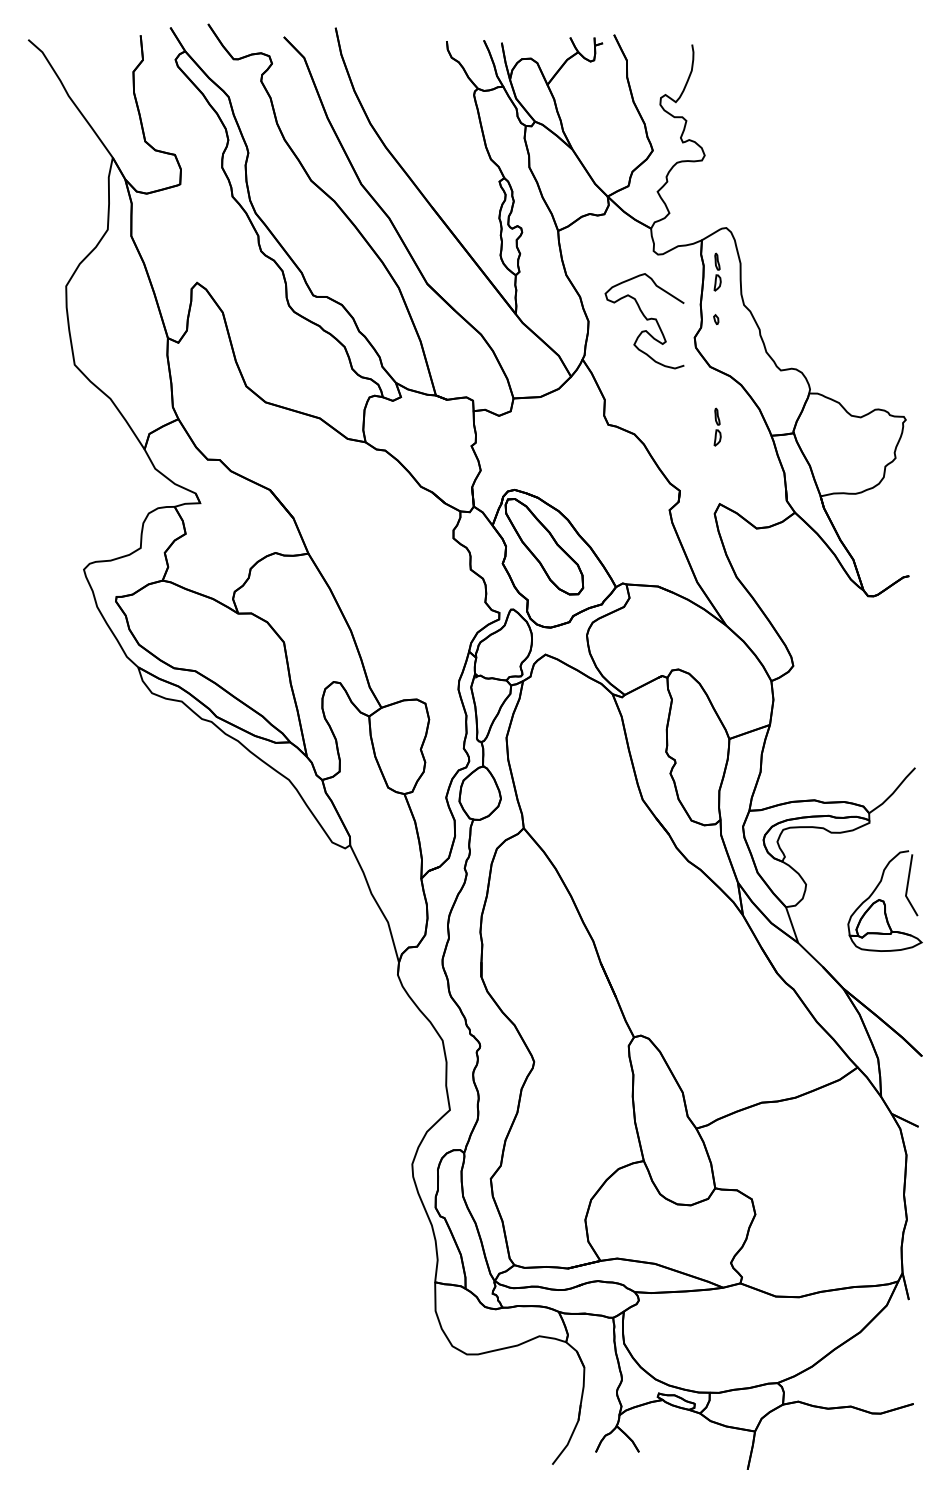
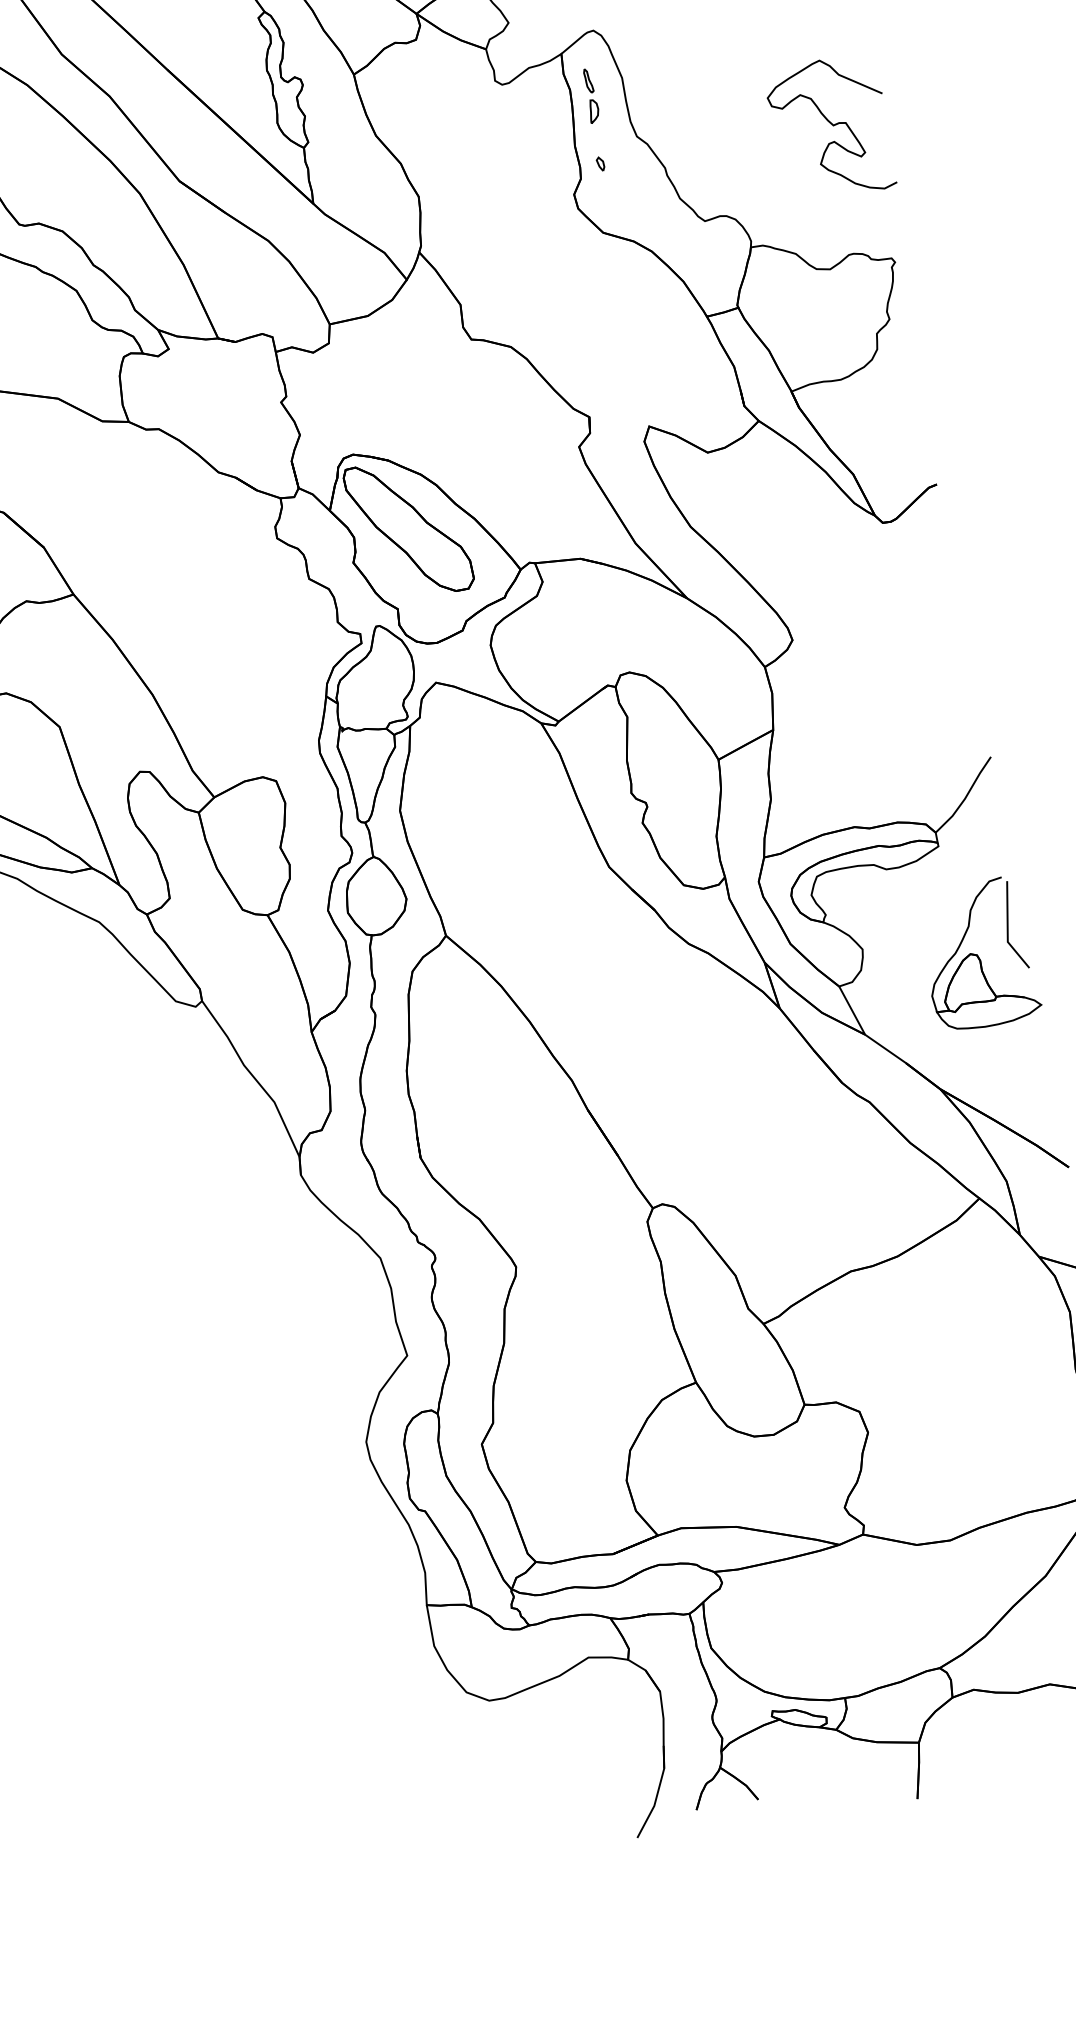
curve: (645, 319) -> (830, 125), moved
part: (717, 426) -> (627, 316), removed

